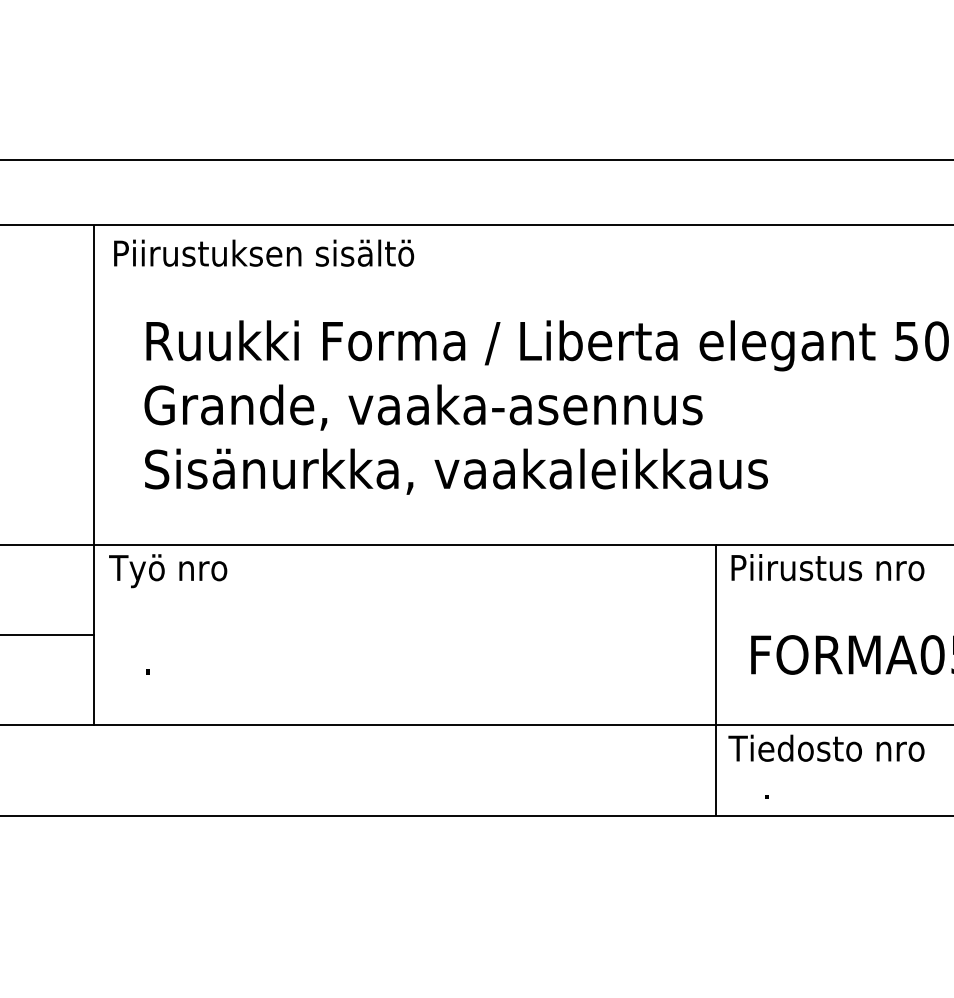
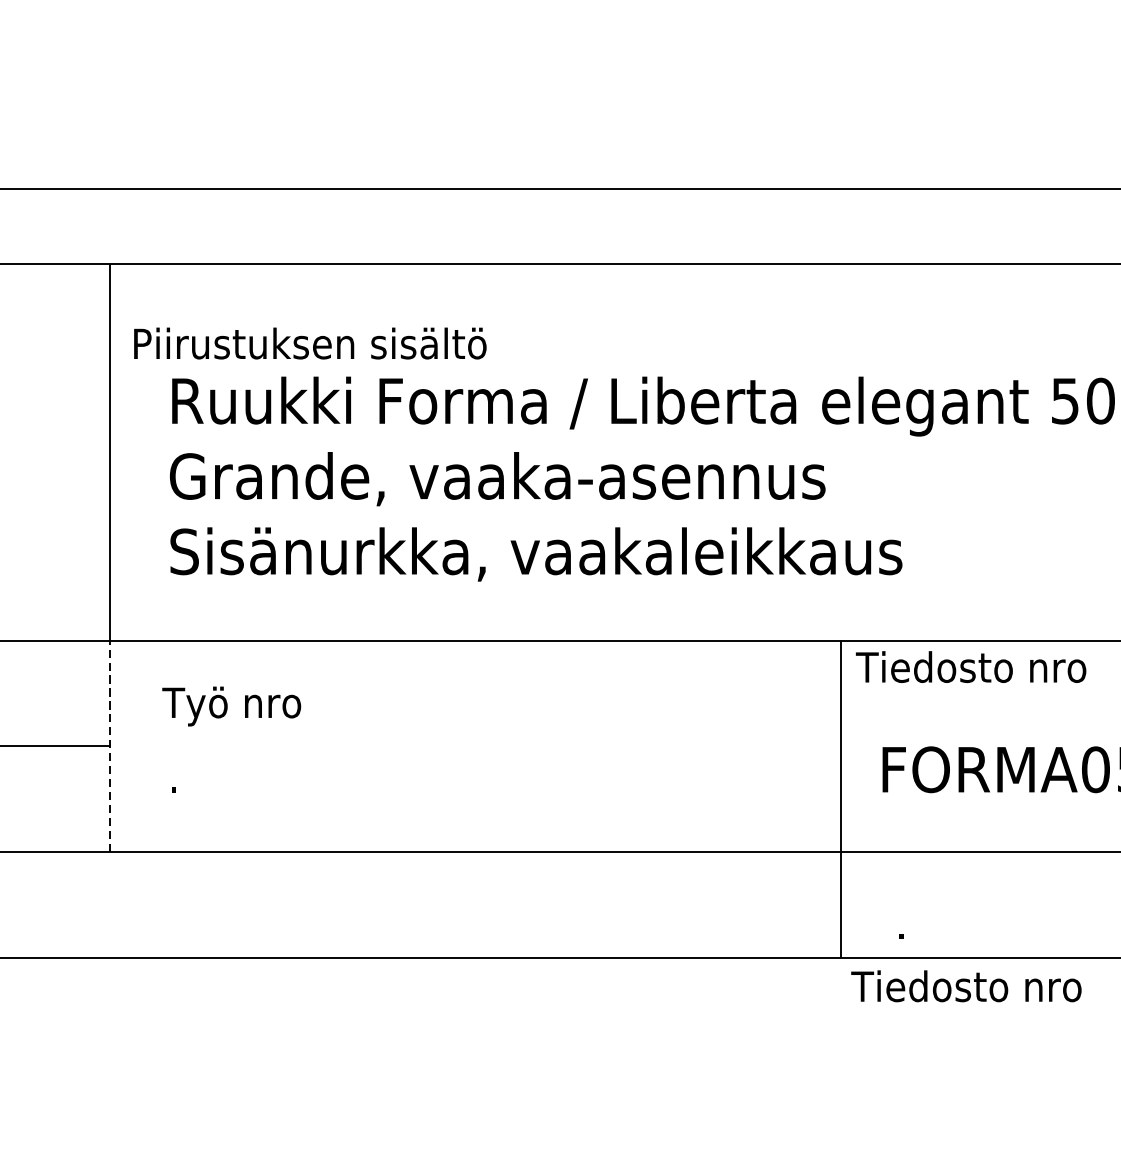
text: (264, 252) -> (310, 342), moved
text: (826, 567) -> (971, 666), Piirustus nro -> Tiedosto nro
text: (168, 571) -> (232, 706), moved
line: (93, 634) -> (109, 745), solid -> dashed
text: (826, 747) -> (966, 985), moved

